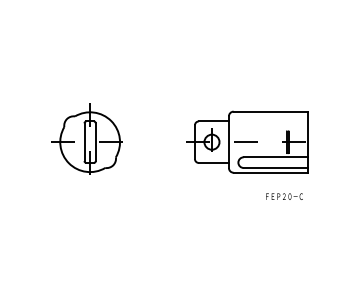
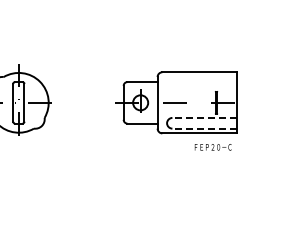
line: (275, 157) -> (204, 118), solid -> dashed
line: (275, 168) -> (204, 129), solid -> dashed
text: (284, 196) -> (213, 147), moved

